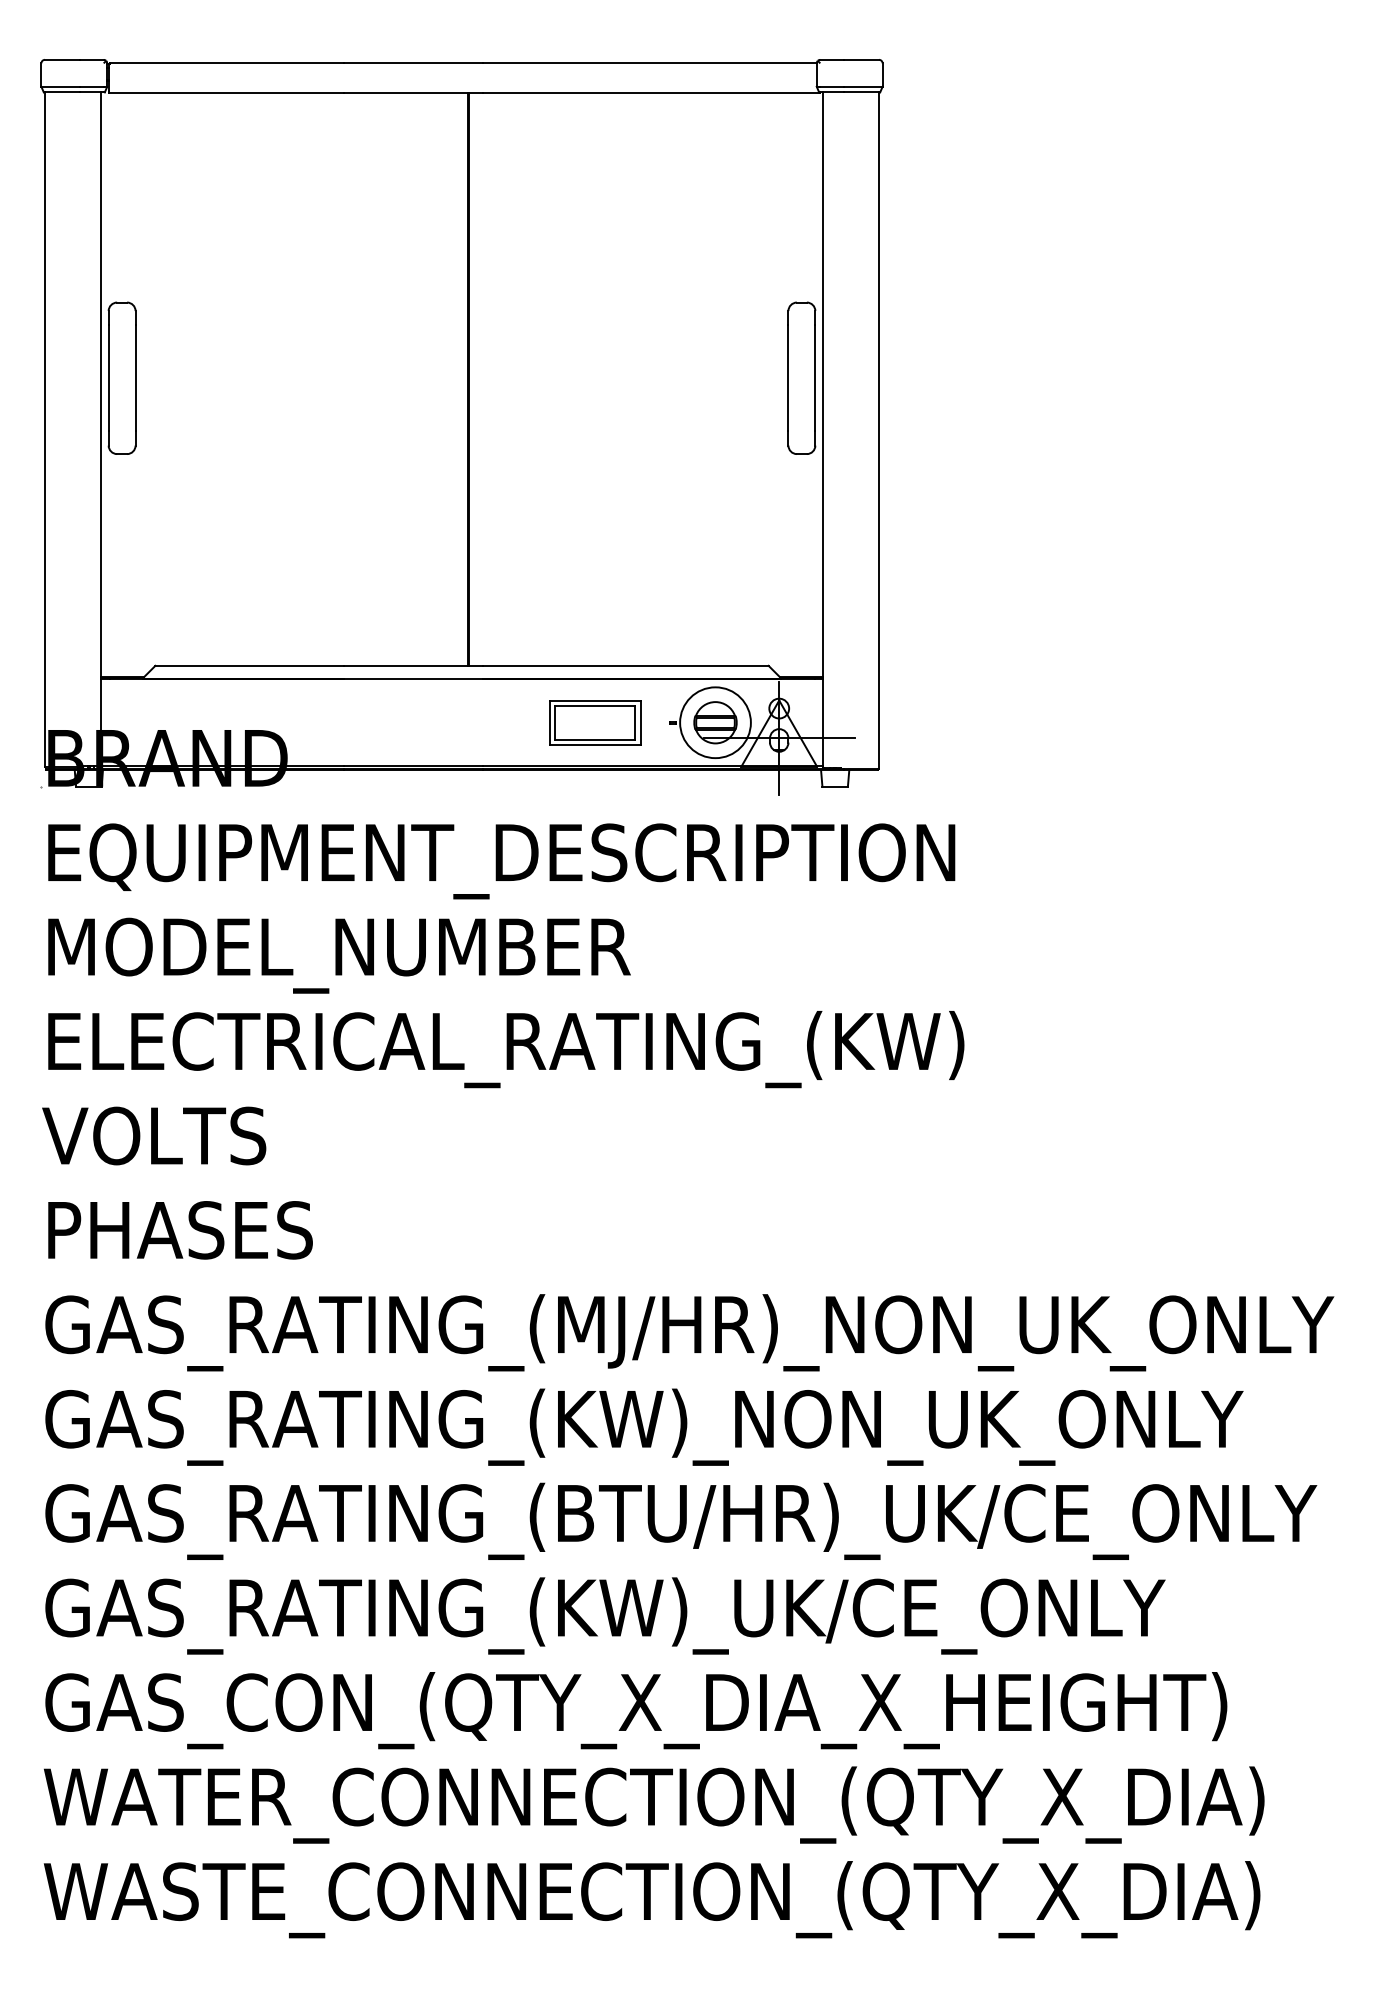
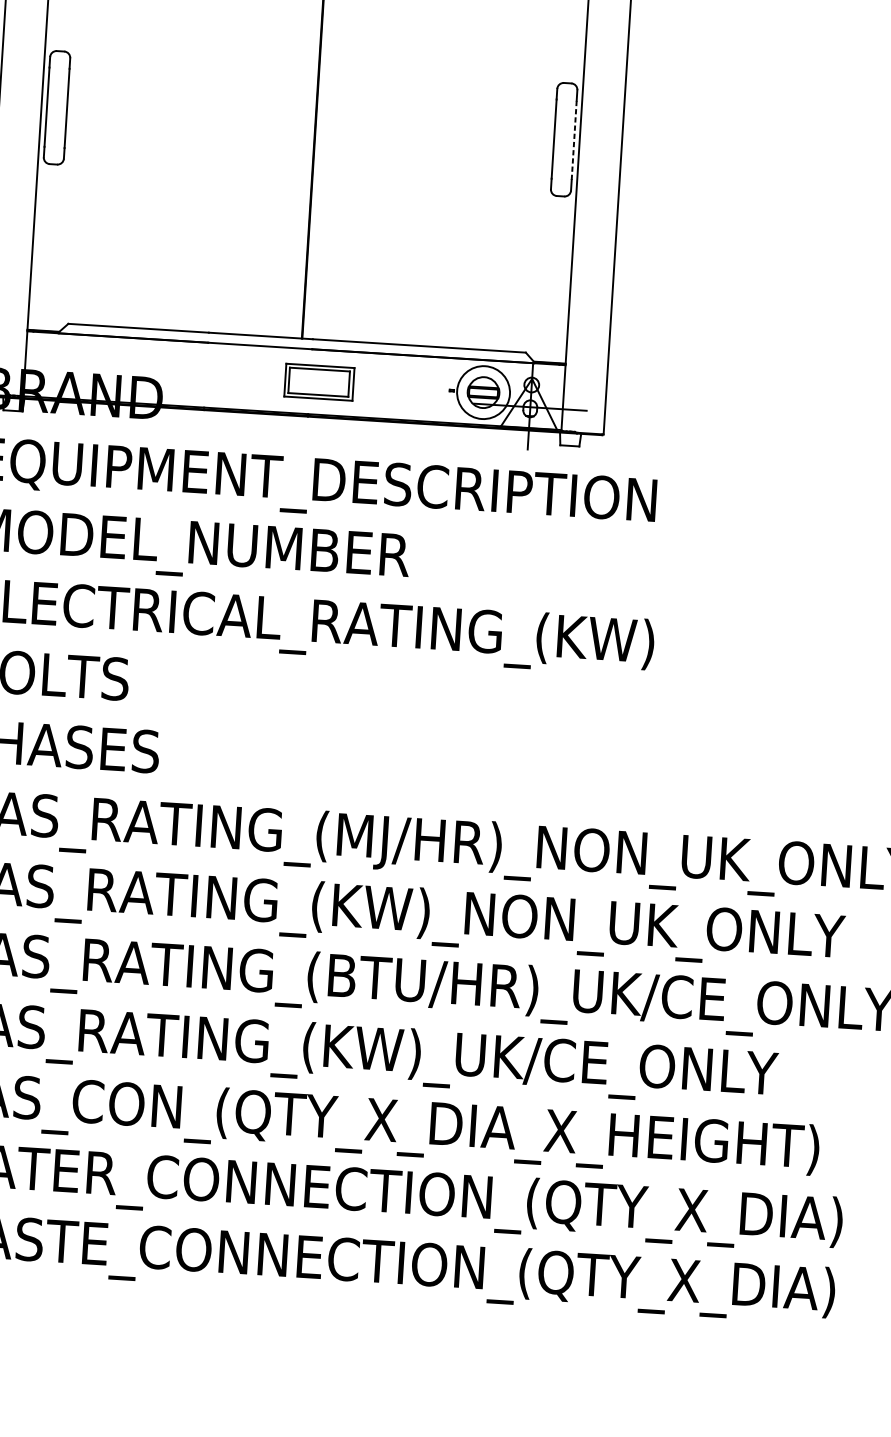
line: (815, 377) -> (574, 139), solid -> dashed
part: (595, 722) -> (319, 382), moved

